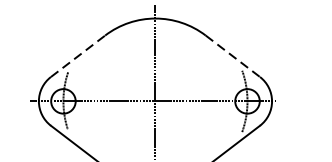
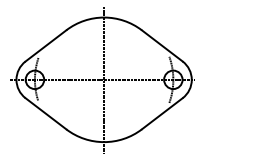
line: (77, 55) -> (45, 45), dashed -> solid
line: (233, 55) -> (162, 45), dashed -> solid

